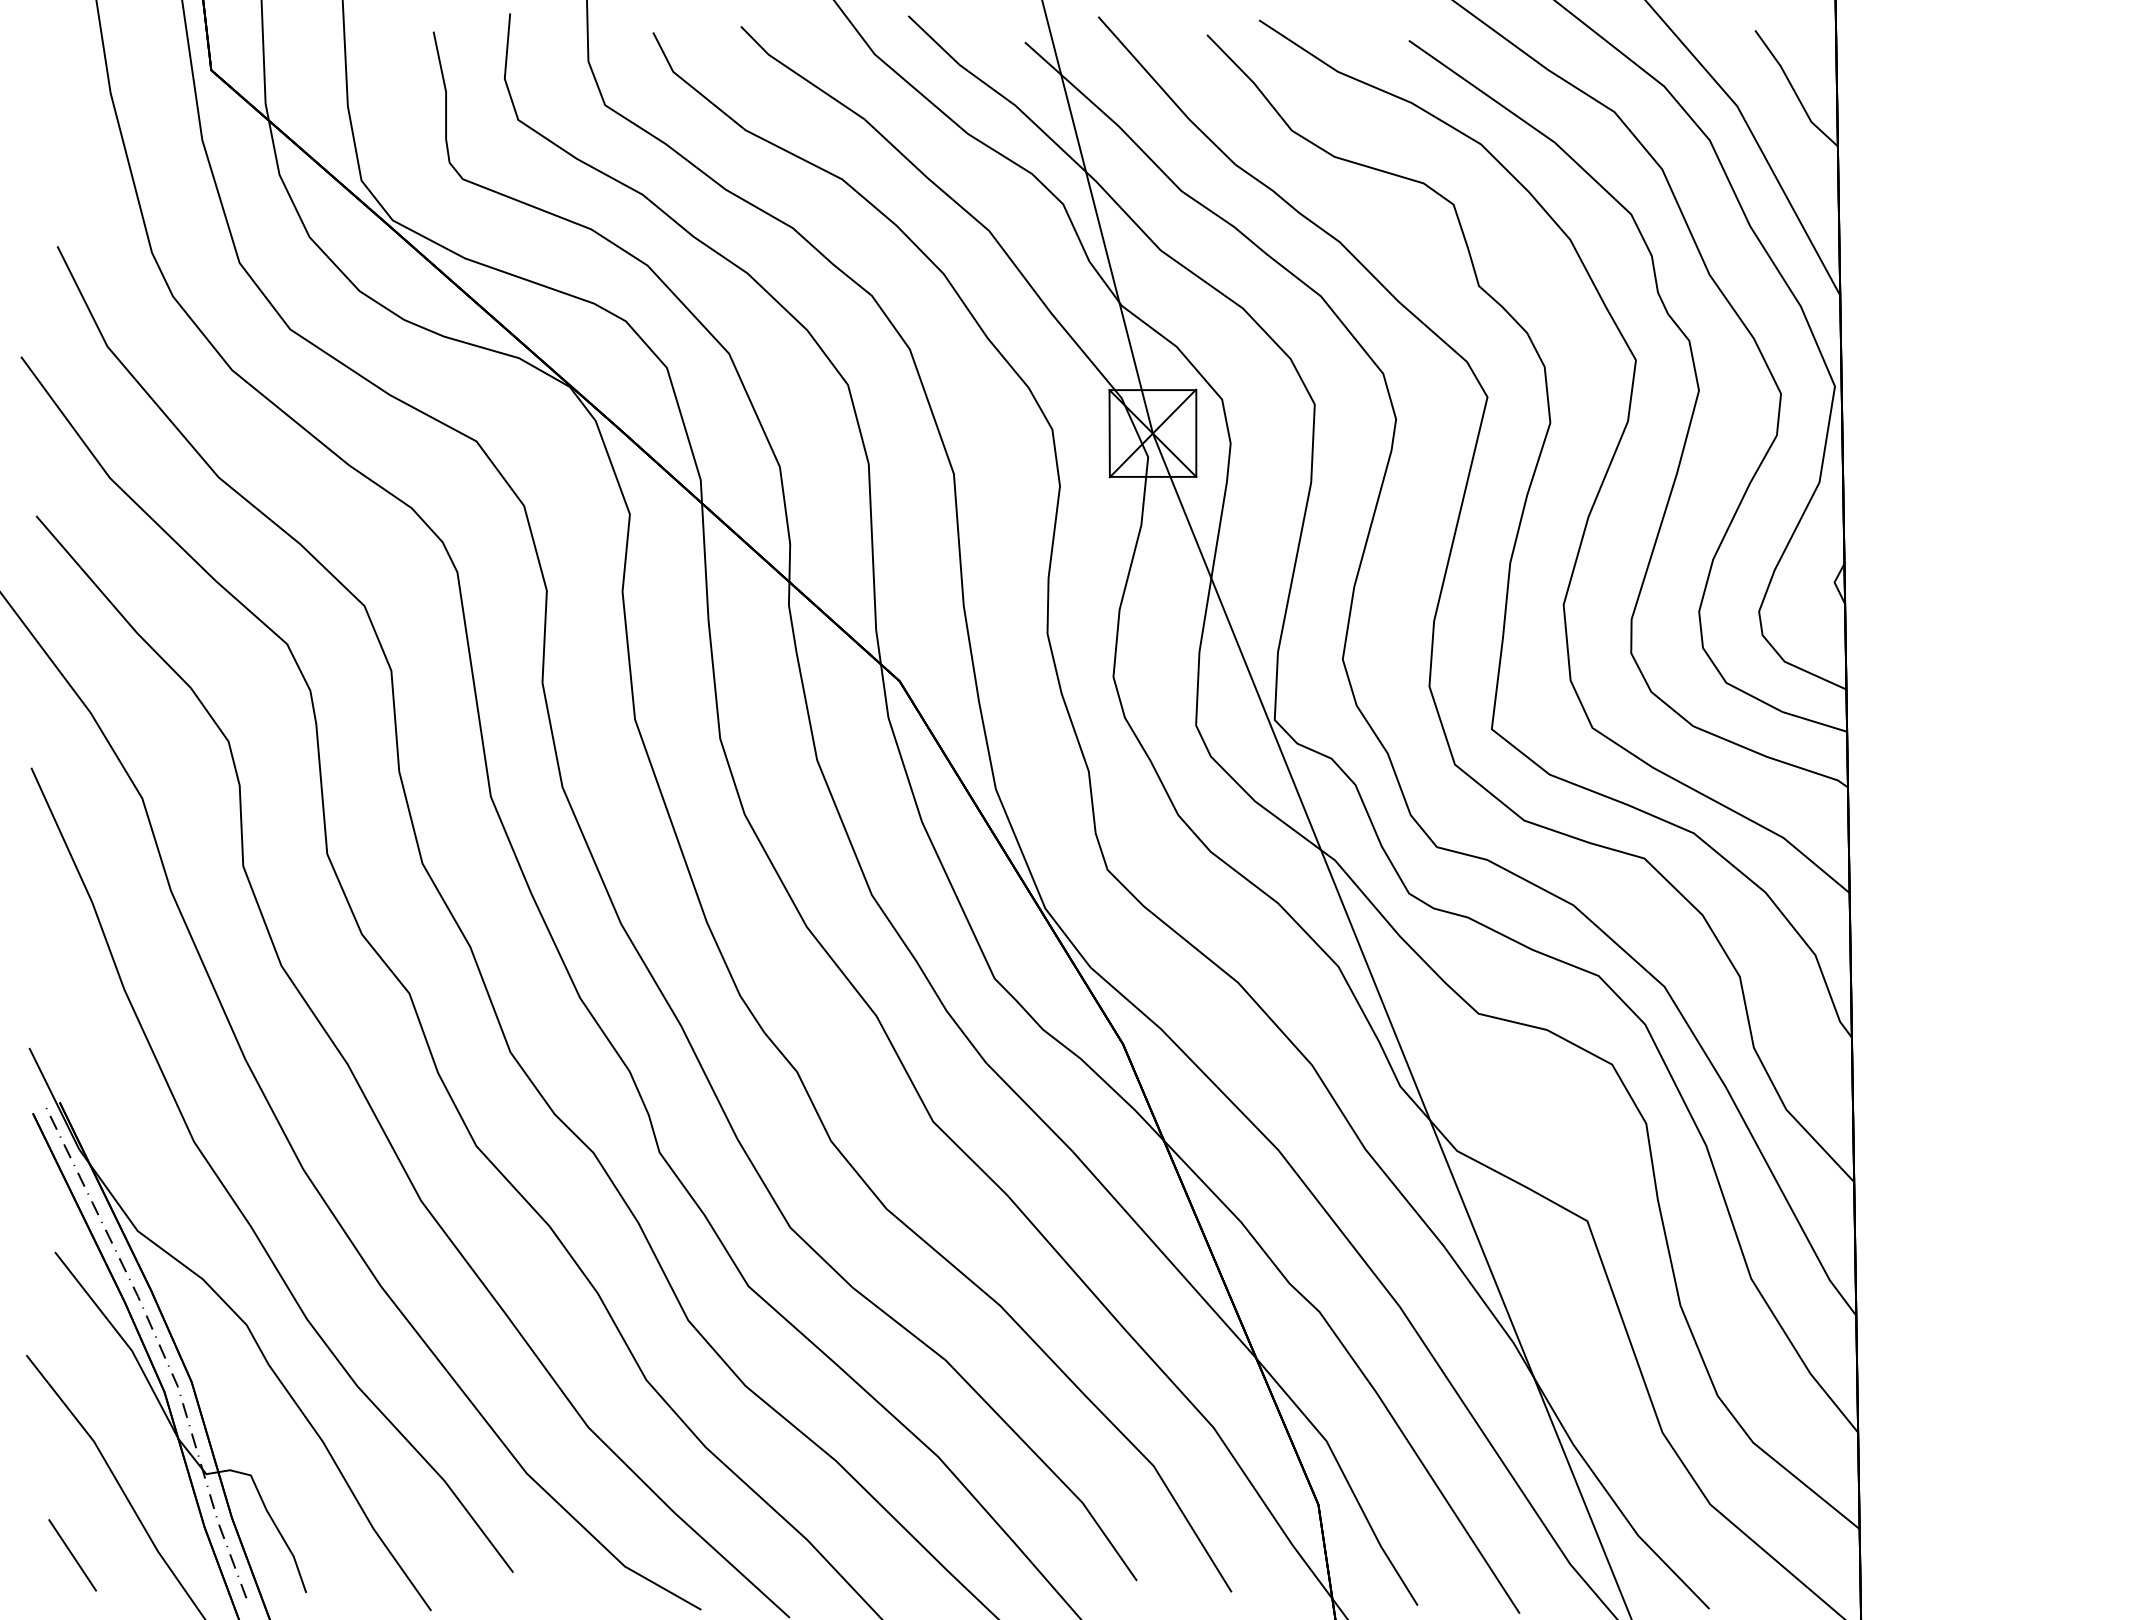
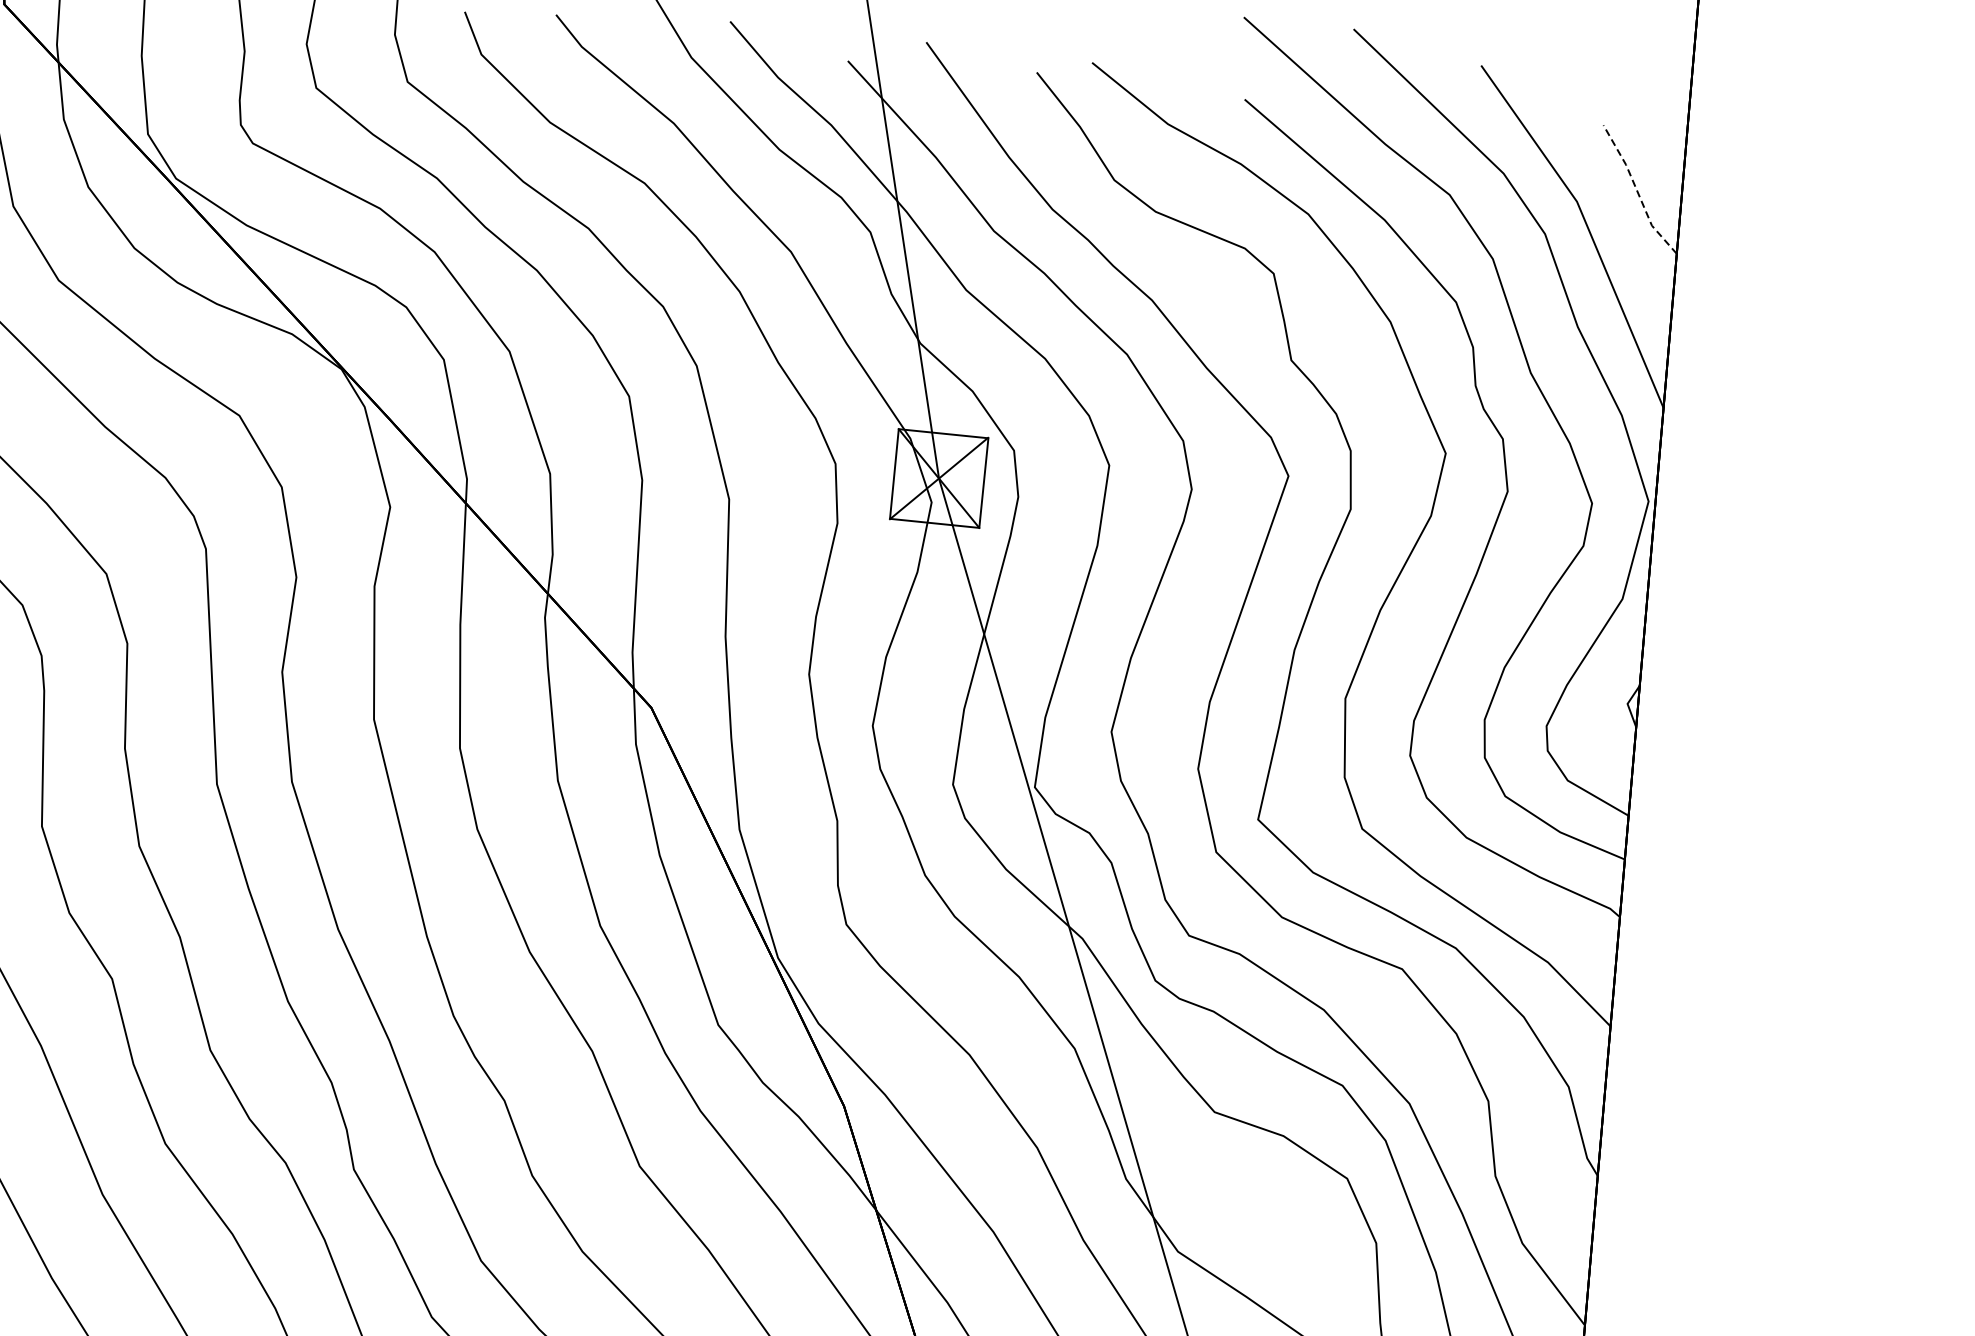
line: (1794, 90) -> (1637, 191), solid -> dashed

